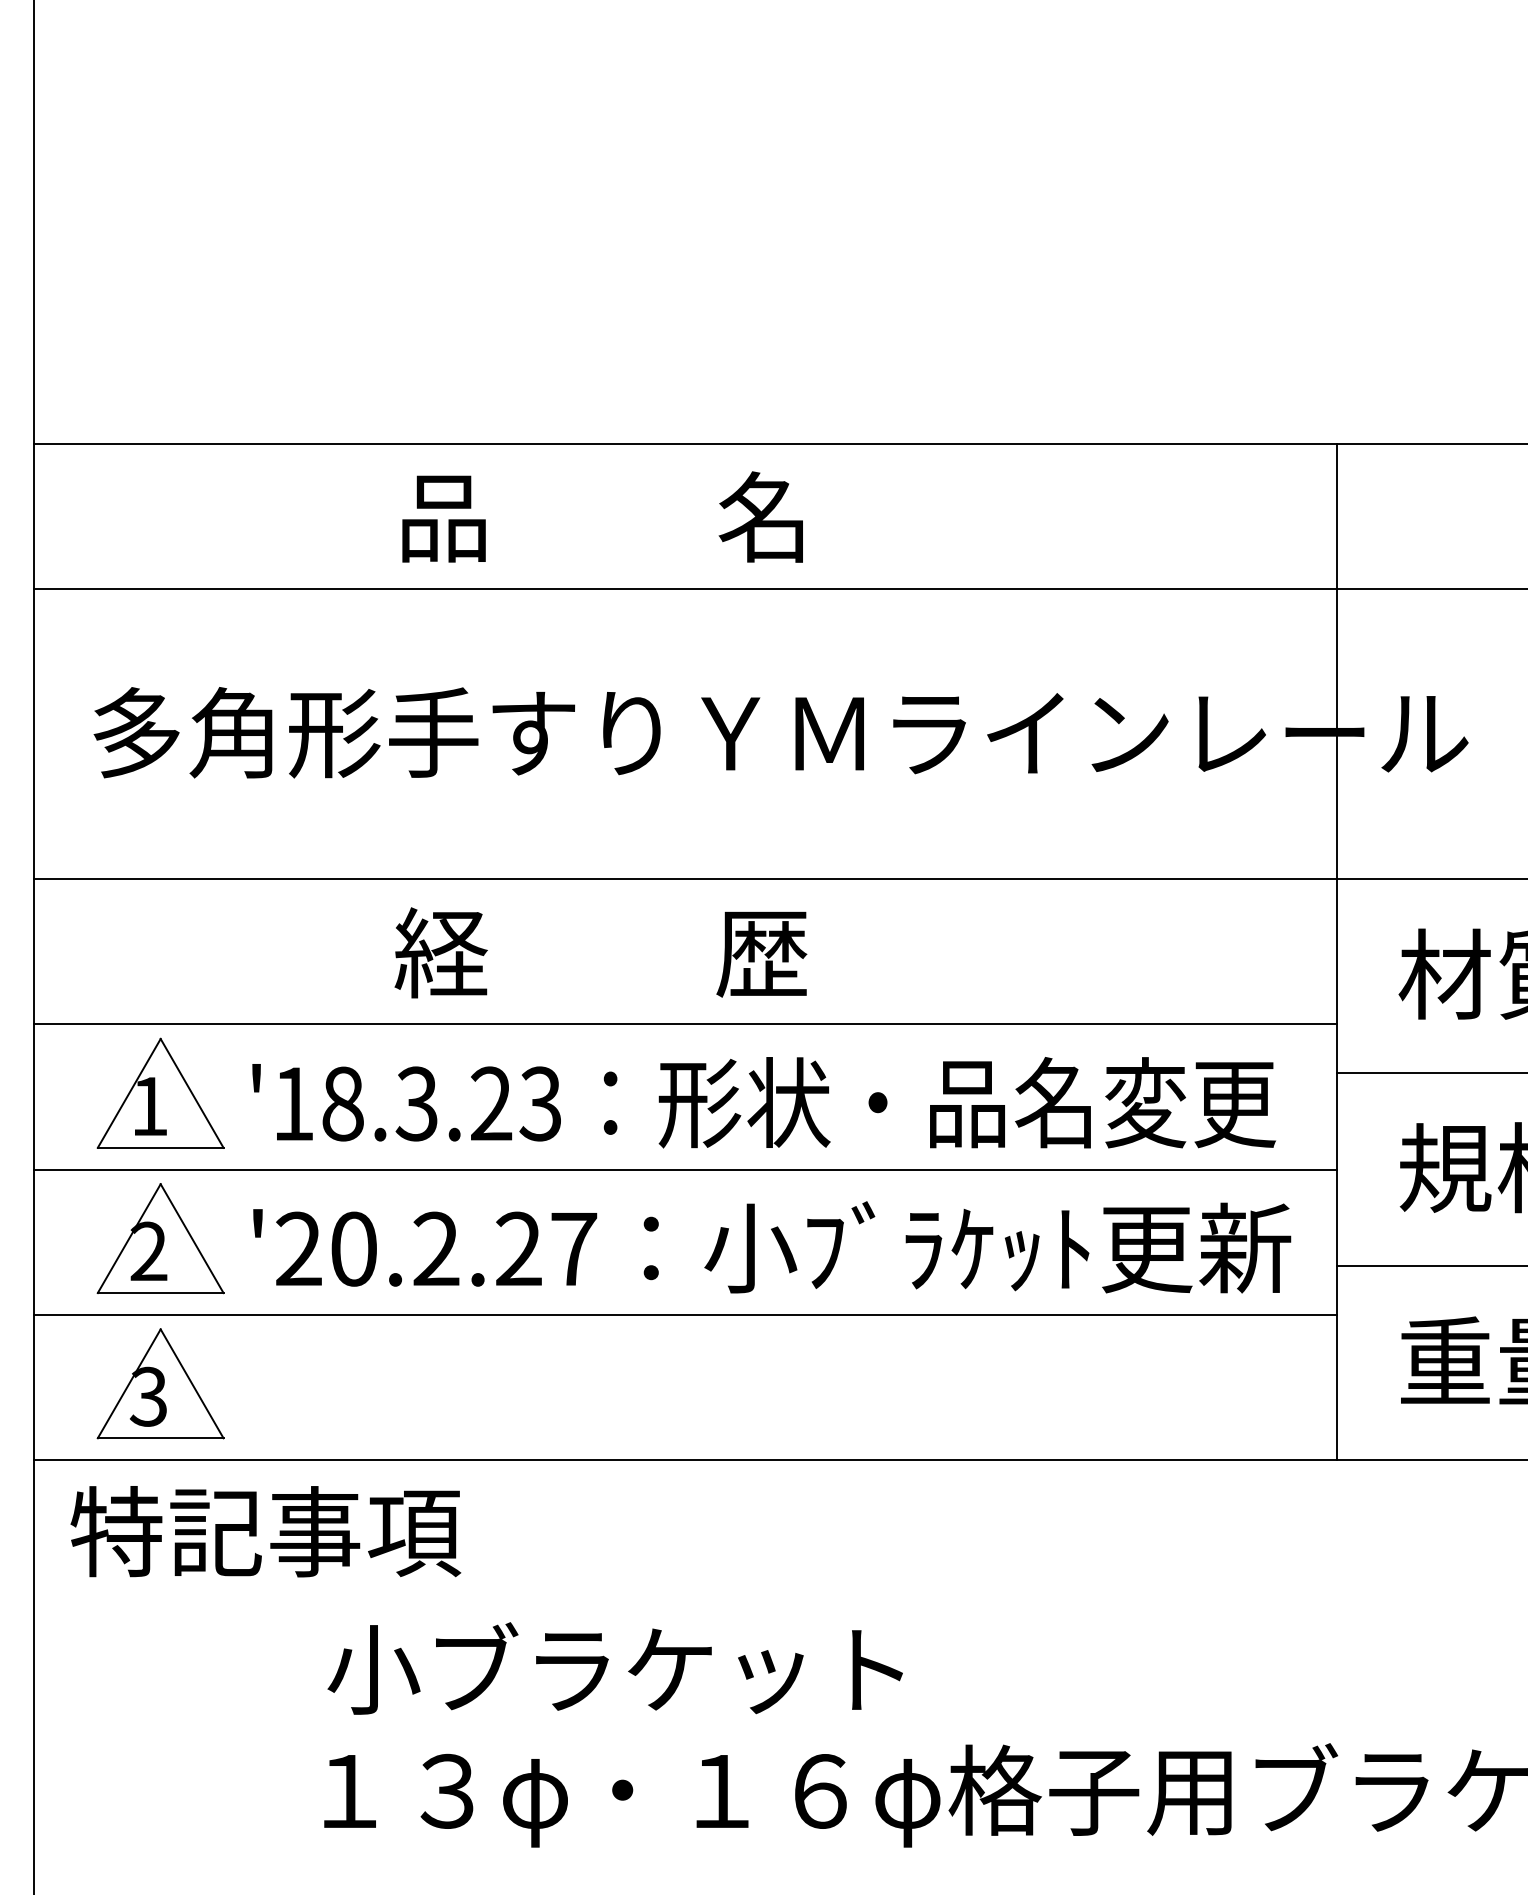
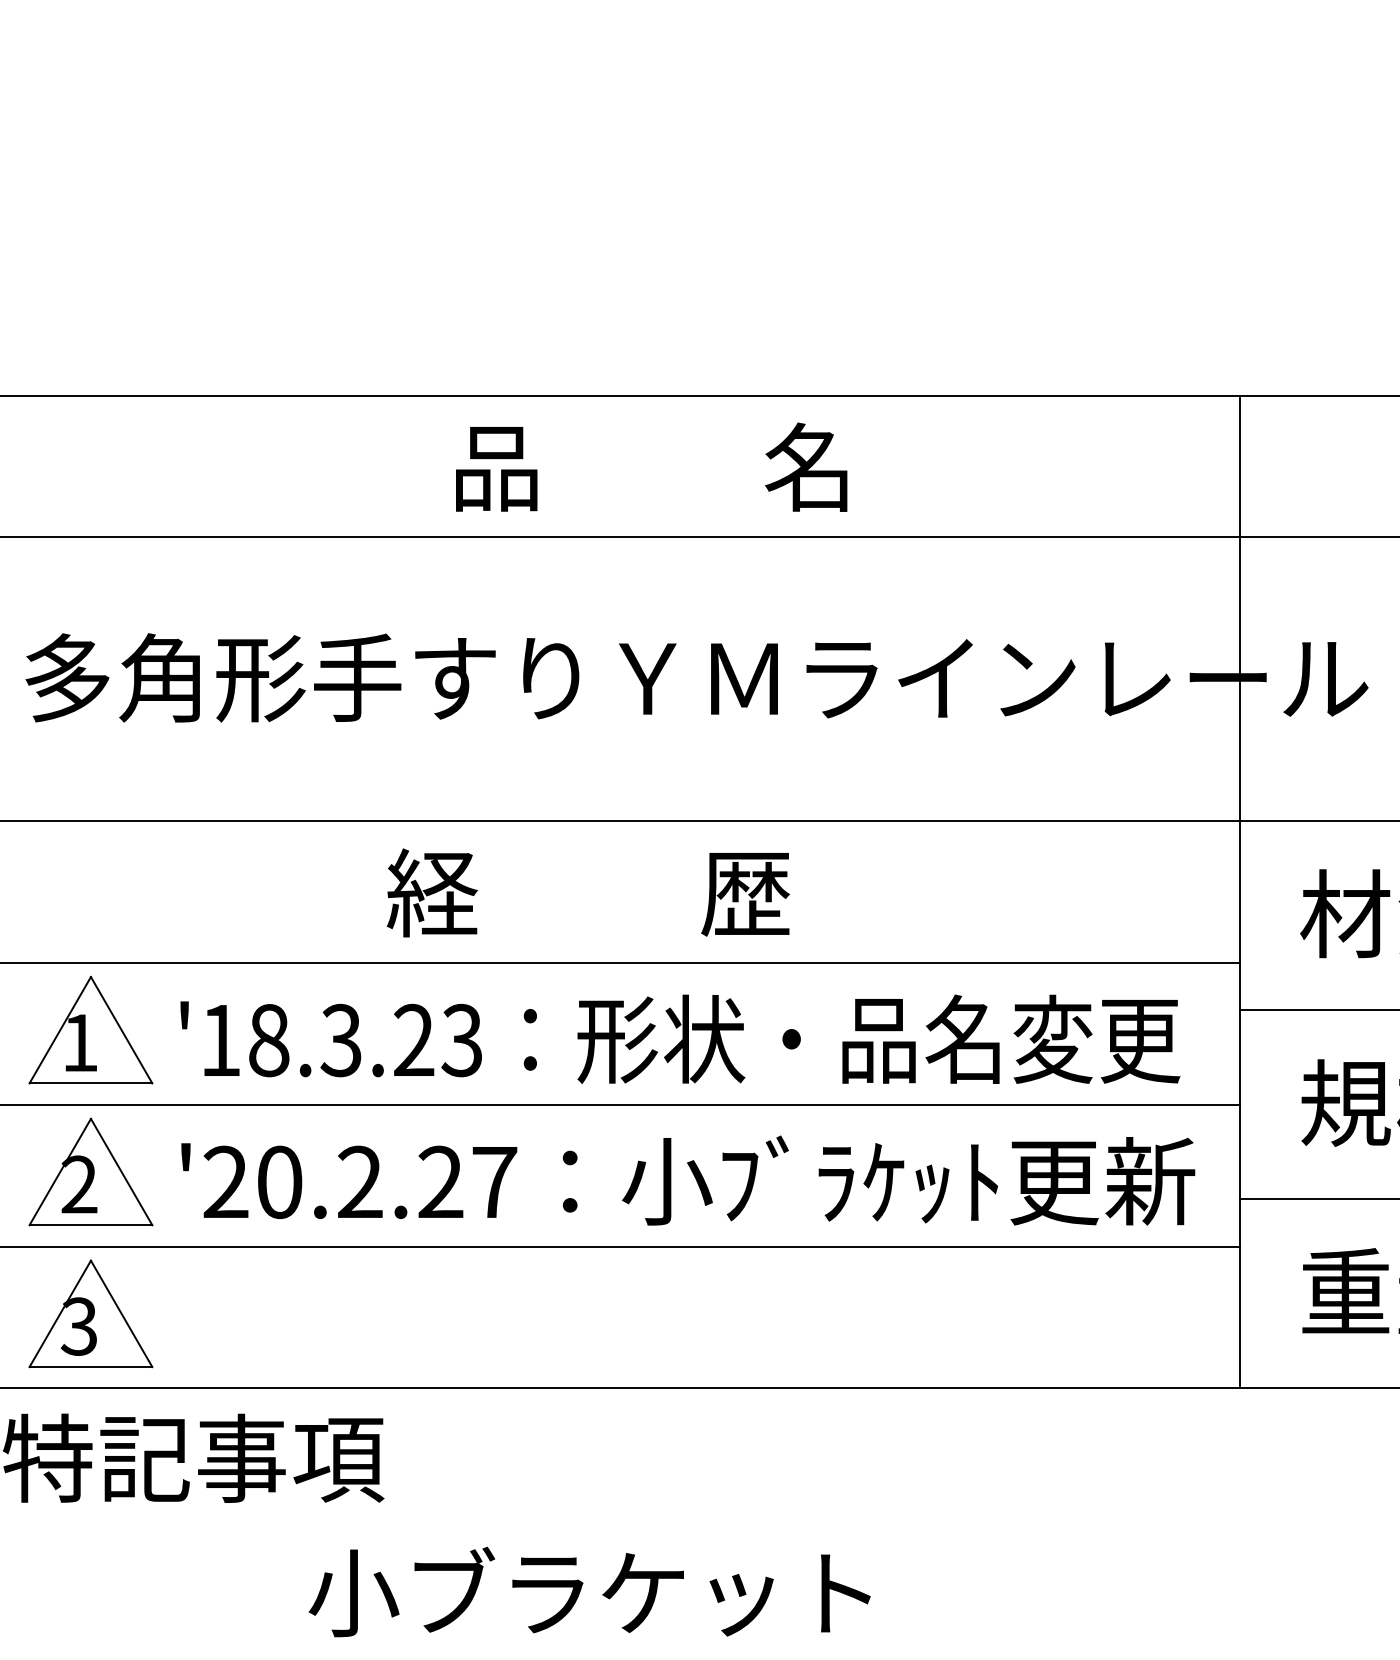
text: (602, 516) -> (651, 466), moved
text: (600, 952) -> (587, 892), moved
text: (614, 1668) -> (588, 1591), moved

